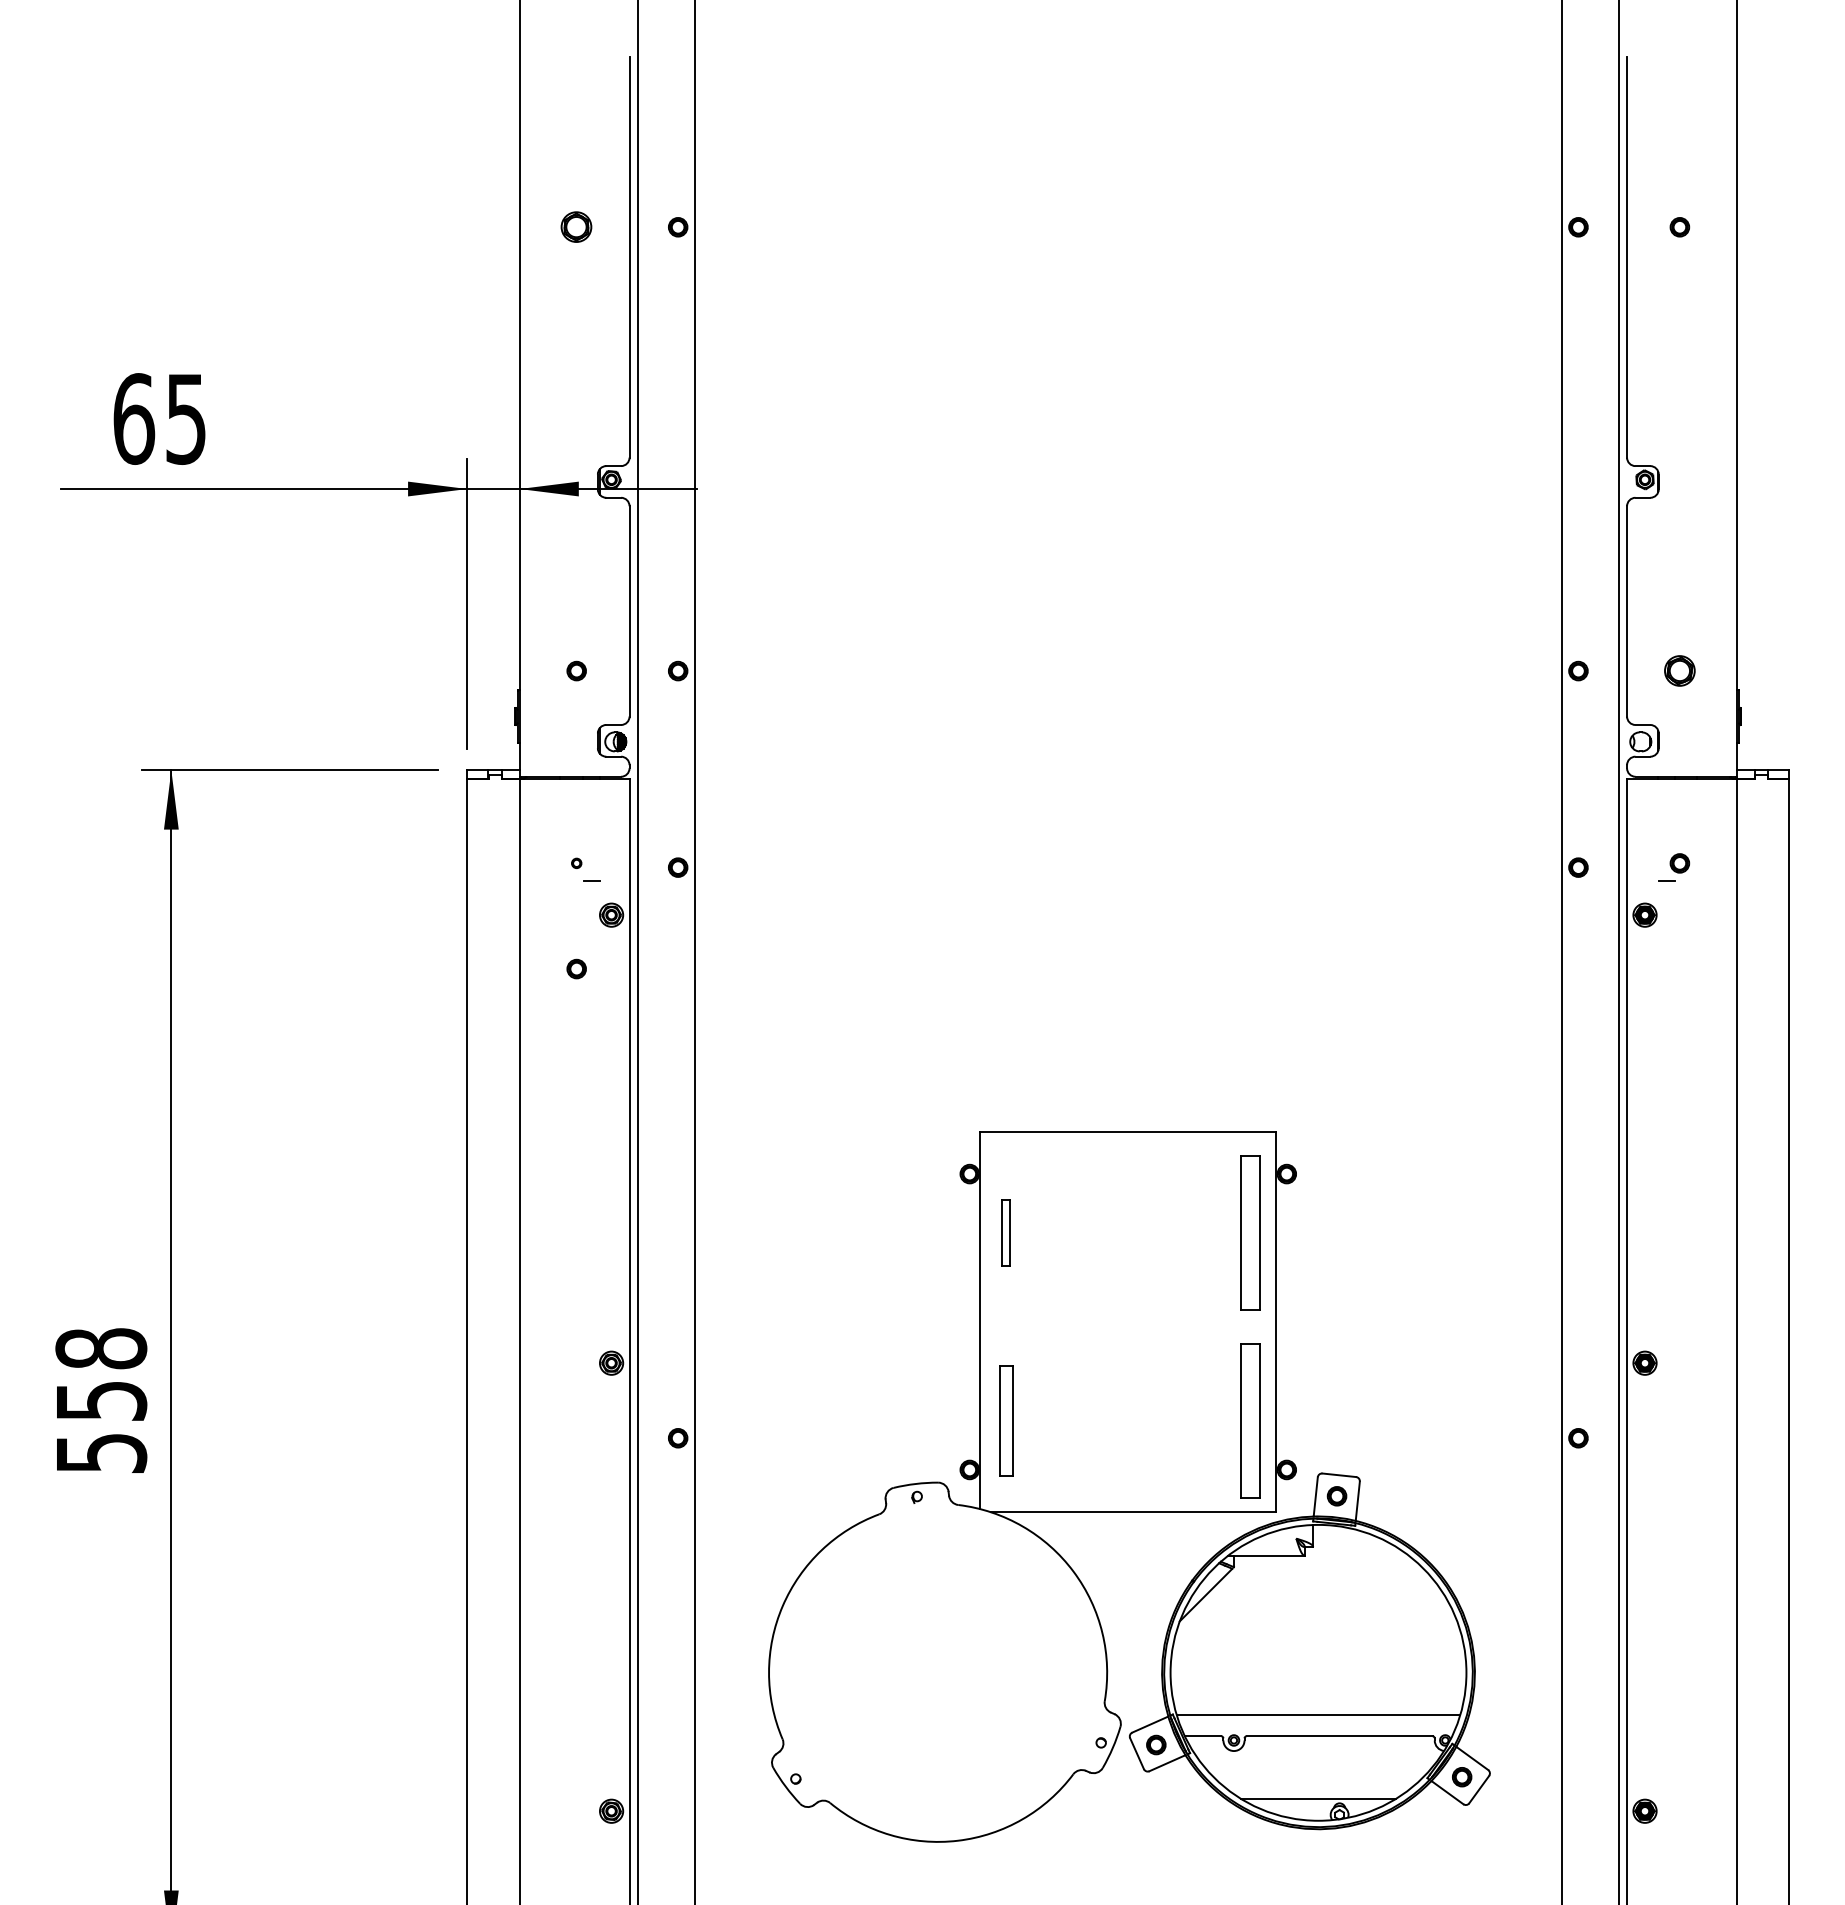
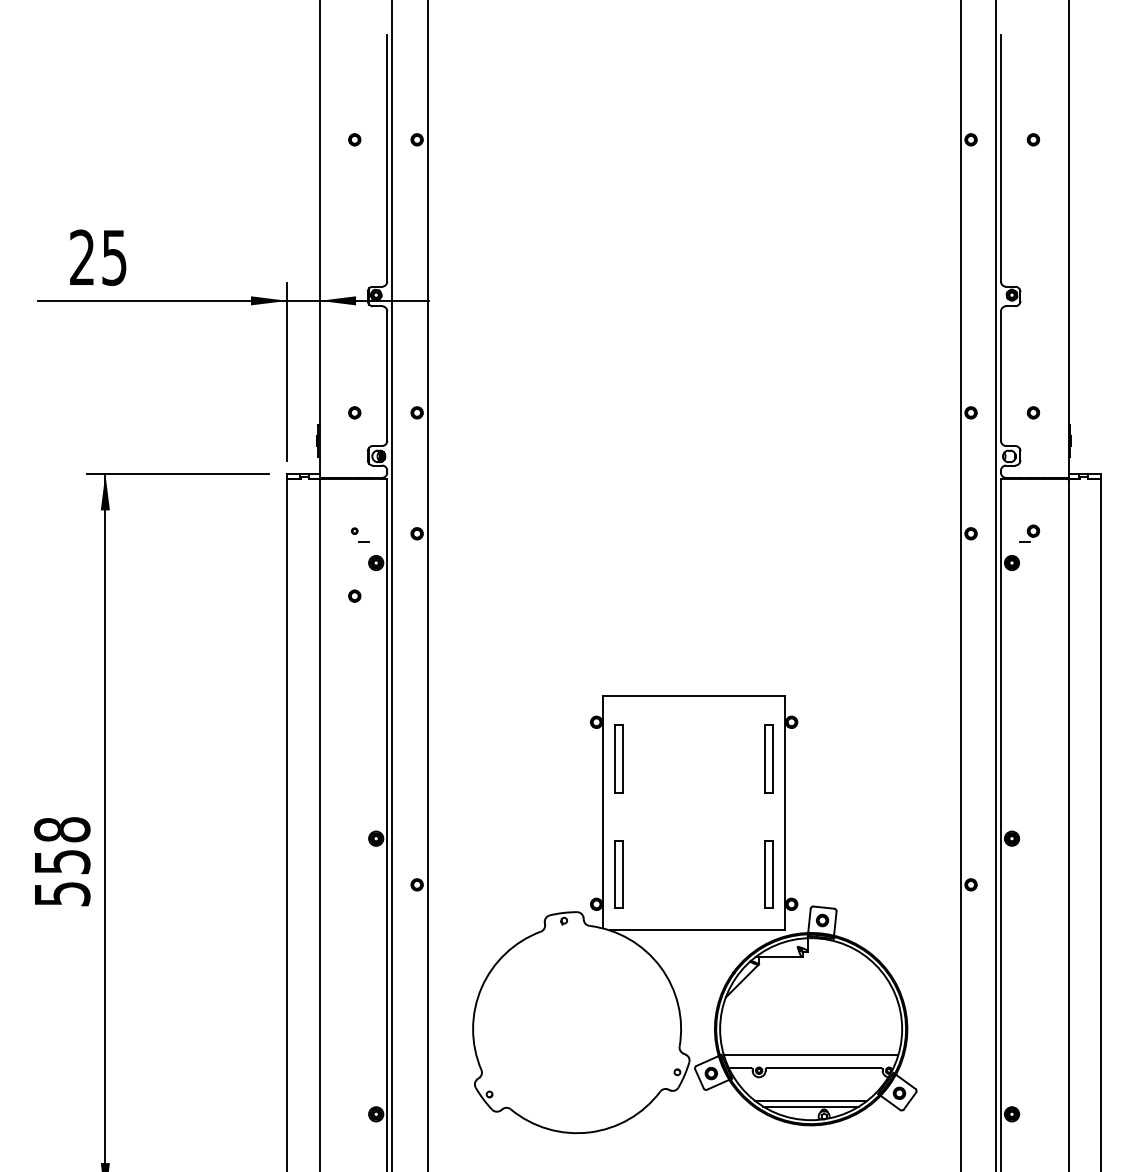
part: (576, 226) -> (354, 139), size x0.62
text: (134, 418) -> (82, 257), 65 -> 25
part: (1679, 670) -> (1033, 412), size x0.62
part: (1005, 1232) -> (618, 758), size x1.67
part: (1249, 1232) -> (768, 758), size x0.71
part: (1249, 1421) -> (768, 874), size x0.71
line: (1319, 1790) -> (811, 1101), added

